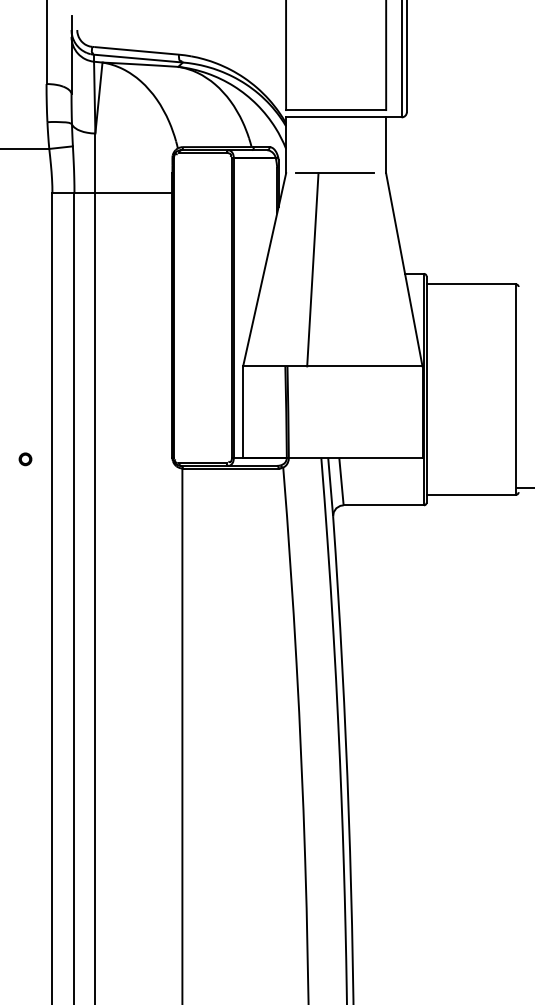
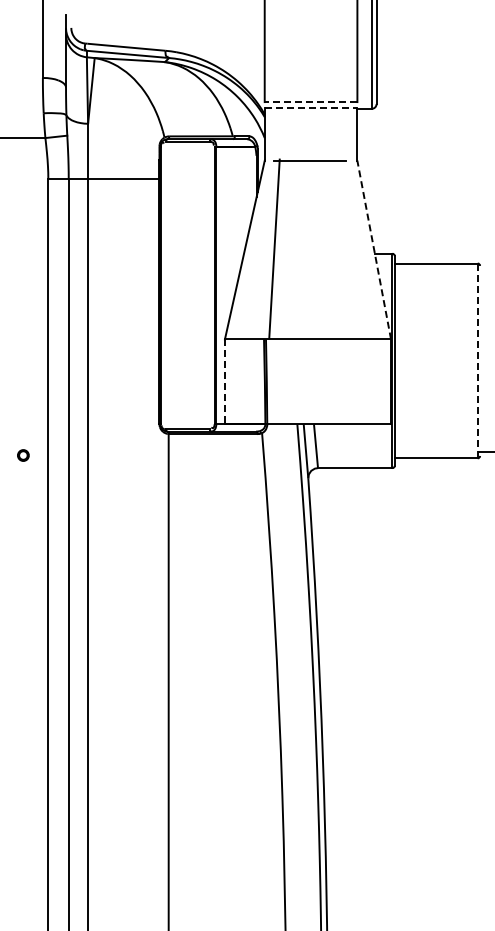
line: (335, 110) -> (310, 102), solid -> dashed
line: (336, 117) -> (311, 108), solid -> dashed
line: (312, 269) -> (274, 248), moved
line: (404, 269) -> (374, 249), solid -> dashed
line: (515, 390) -> (477, 361), solid -> dashed
line: (242, 412) -> (224, 382), solid -> dashed
part: (25, 459) -> (23, 455), moved

